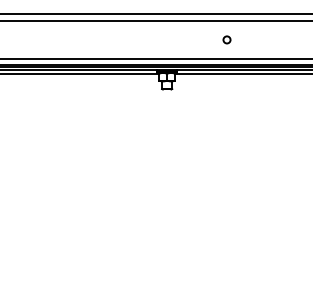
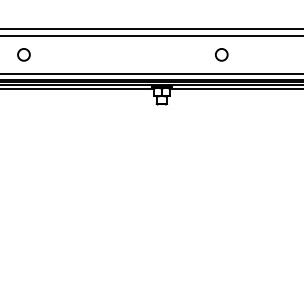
circle: (28, 39) -> (23, 54), added
circle: (226, 39) -> (221, 54), size x1.67

